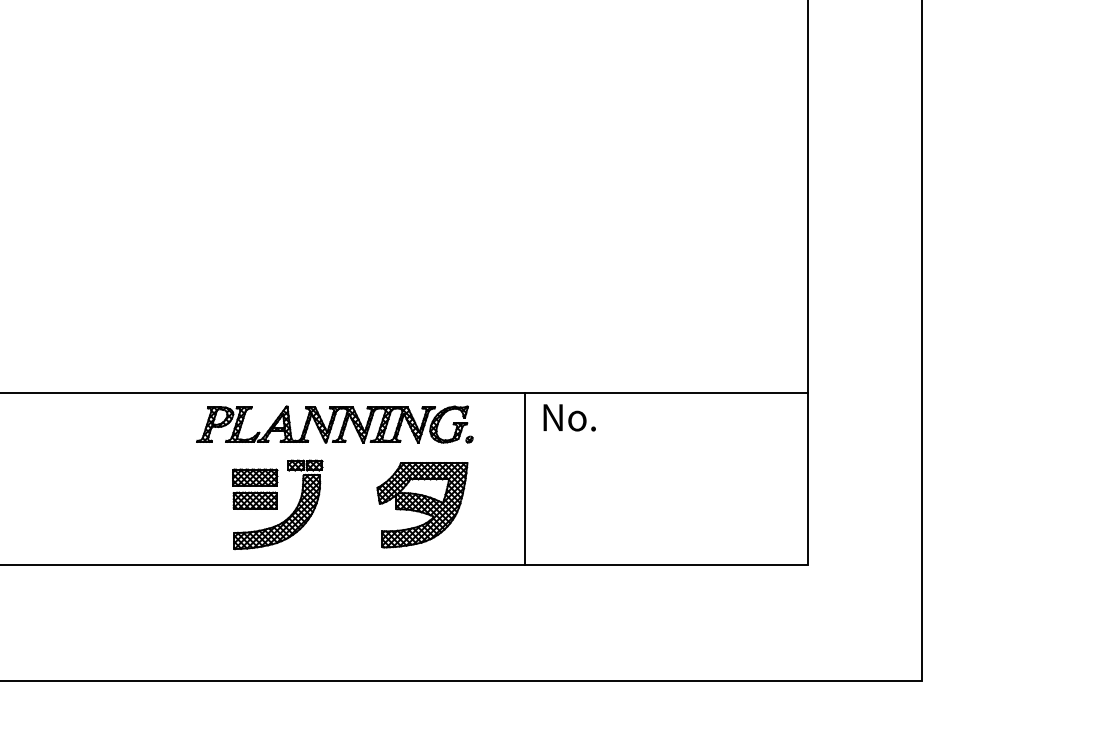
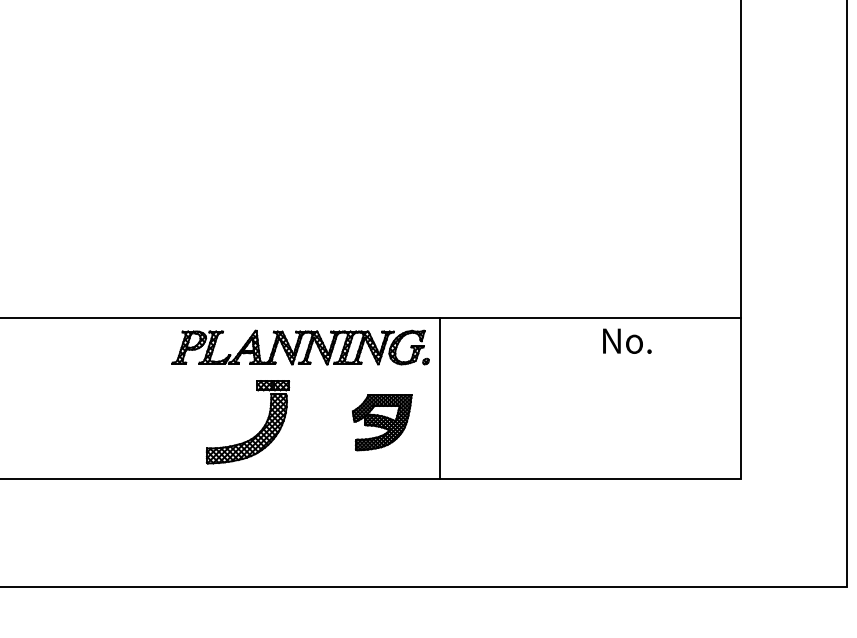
text: (569, 417) -> (627, 340), moved
line: (525, 478) -> (439, 397), moved
part: (255, 488) -> (226, 407), removed
part: (422, 505) -> (382, 422), size x0.7

